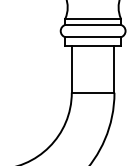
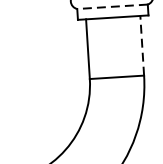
line: (93, 37) -> (113, 7), solid -> dashed
line: (114, 68) -> (142, 44), solid -> dashed

